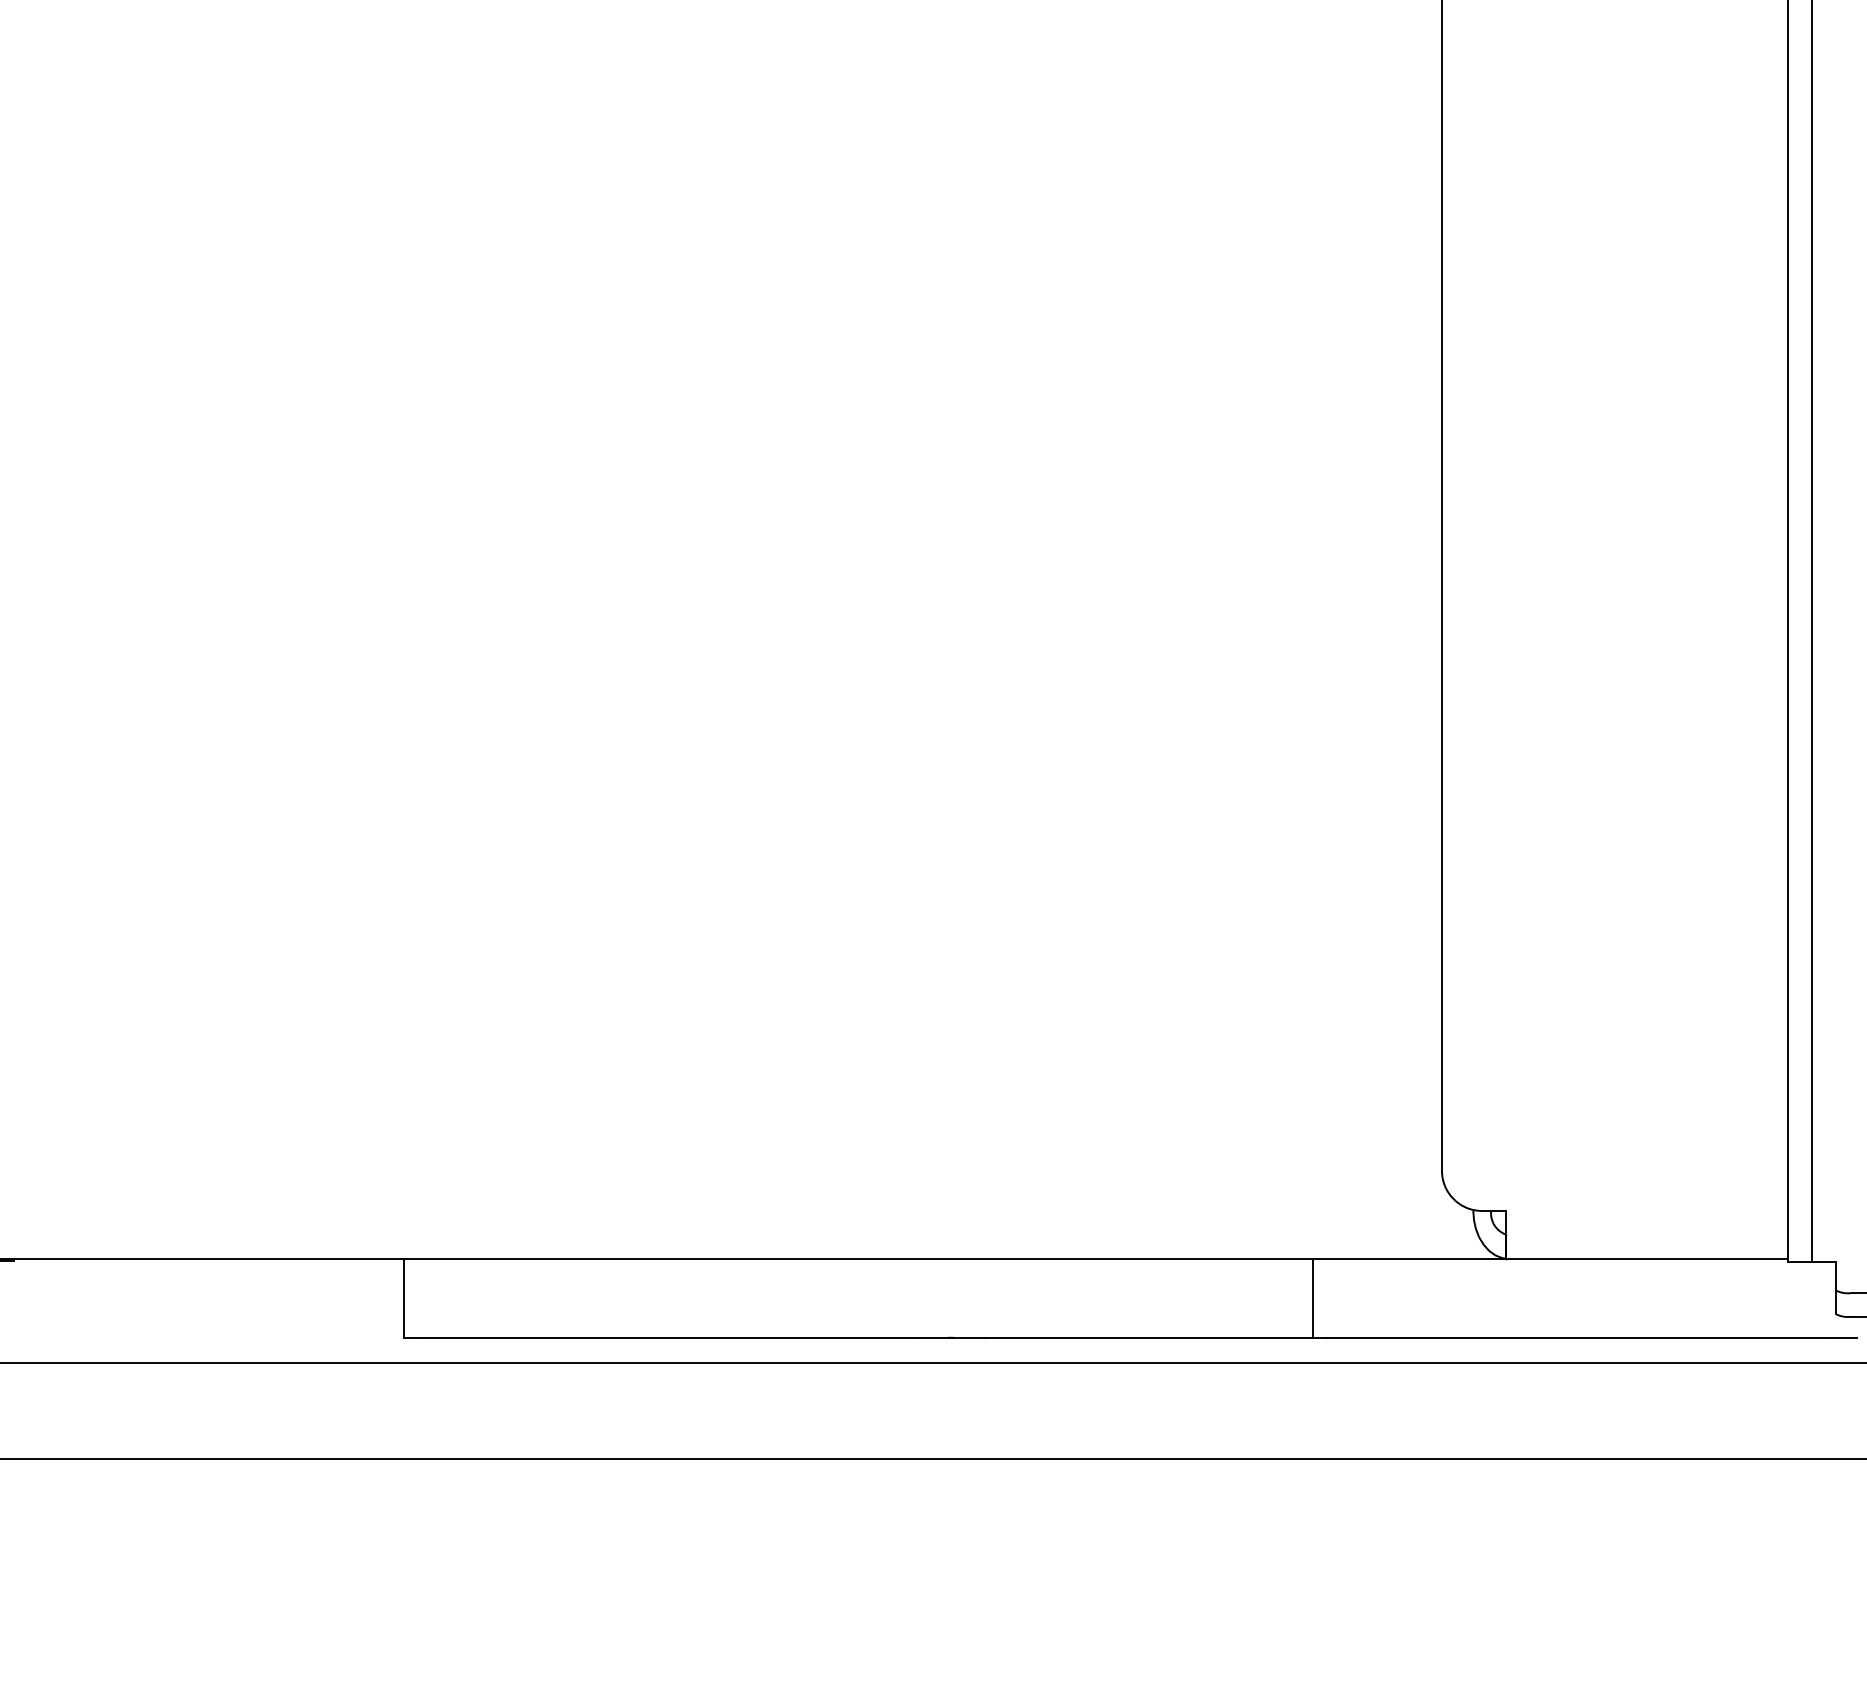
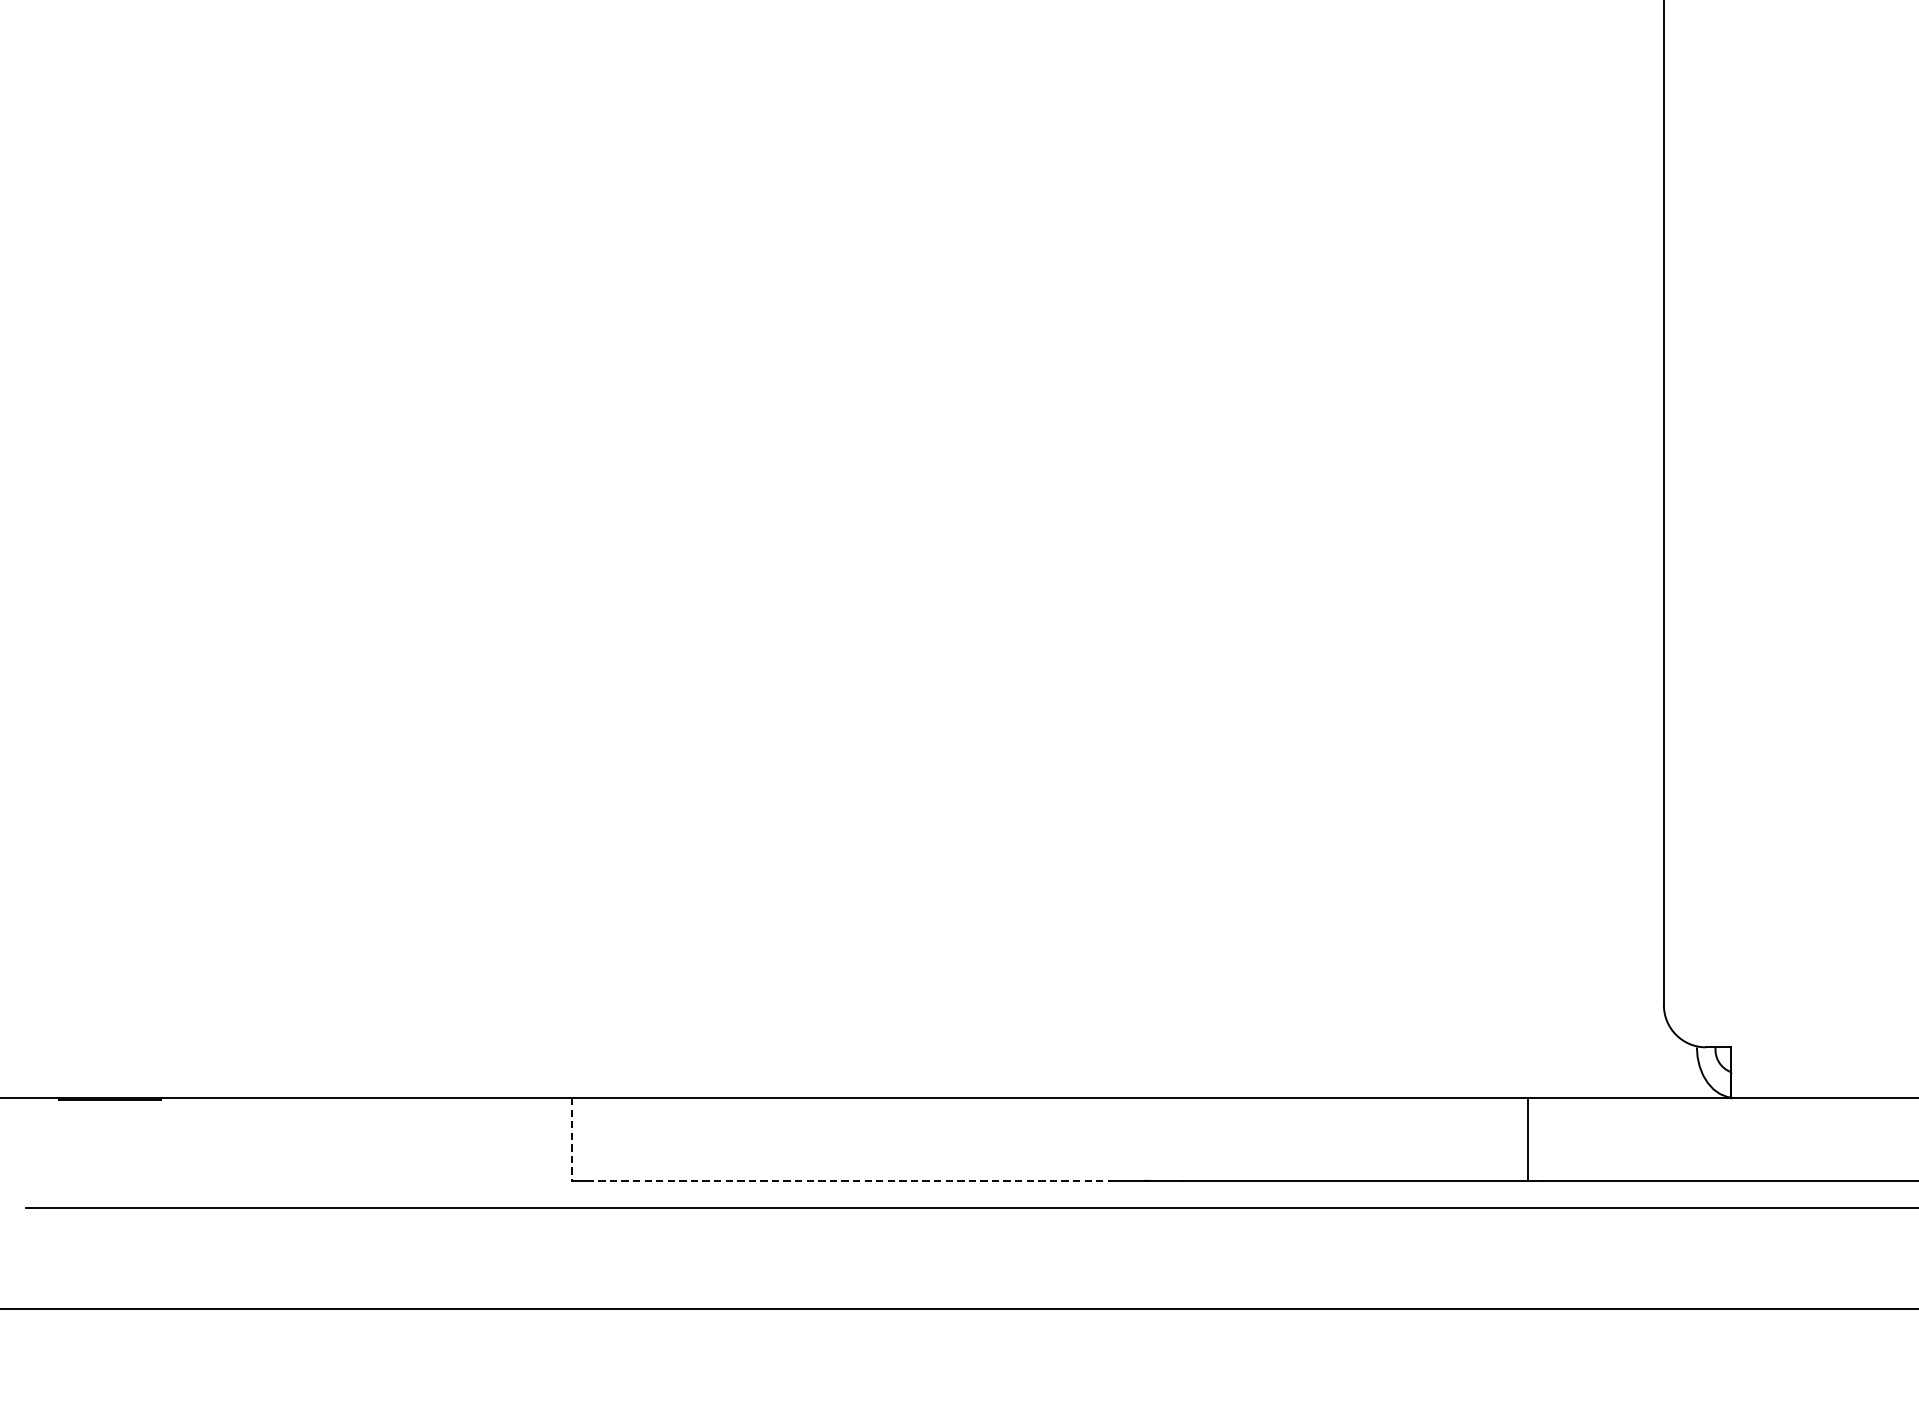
line: (404, 1298) -> (571, 1139), solid -> dashed
line: (668, 1337) -> (849, 1180), solid -> dashed

